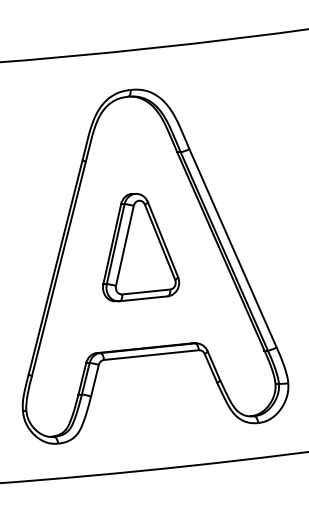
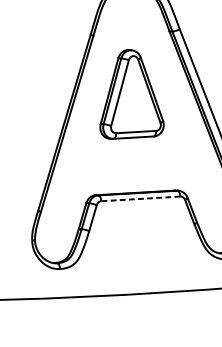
part: (141, 247) -> (133, 95), moved
line: (151, 355) -> (140, 199), solid -> dashed

